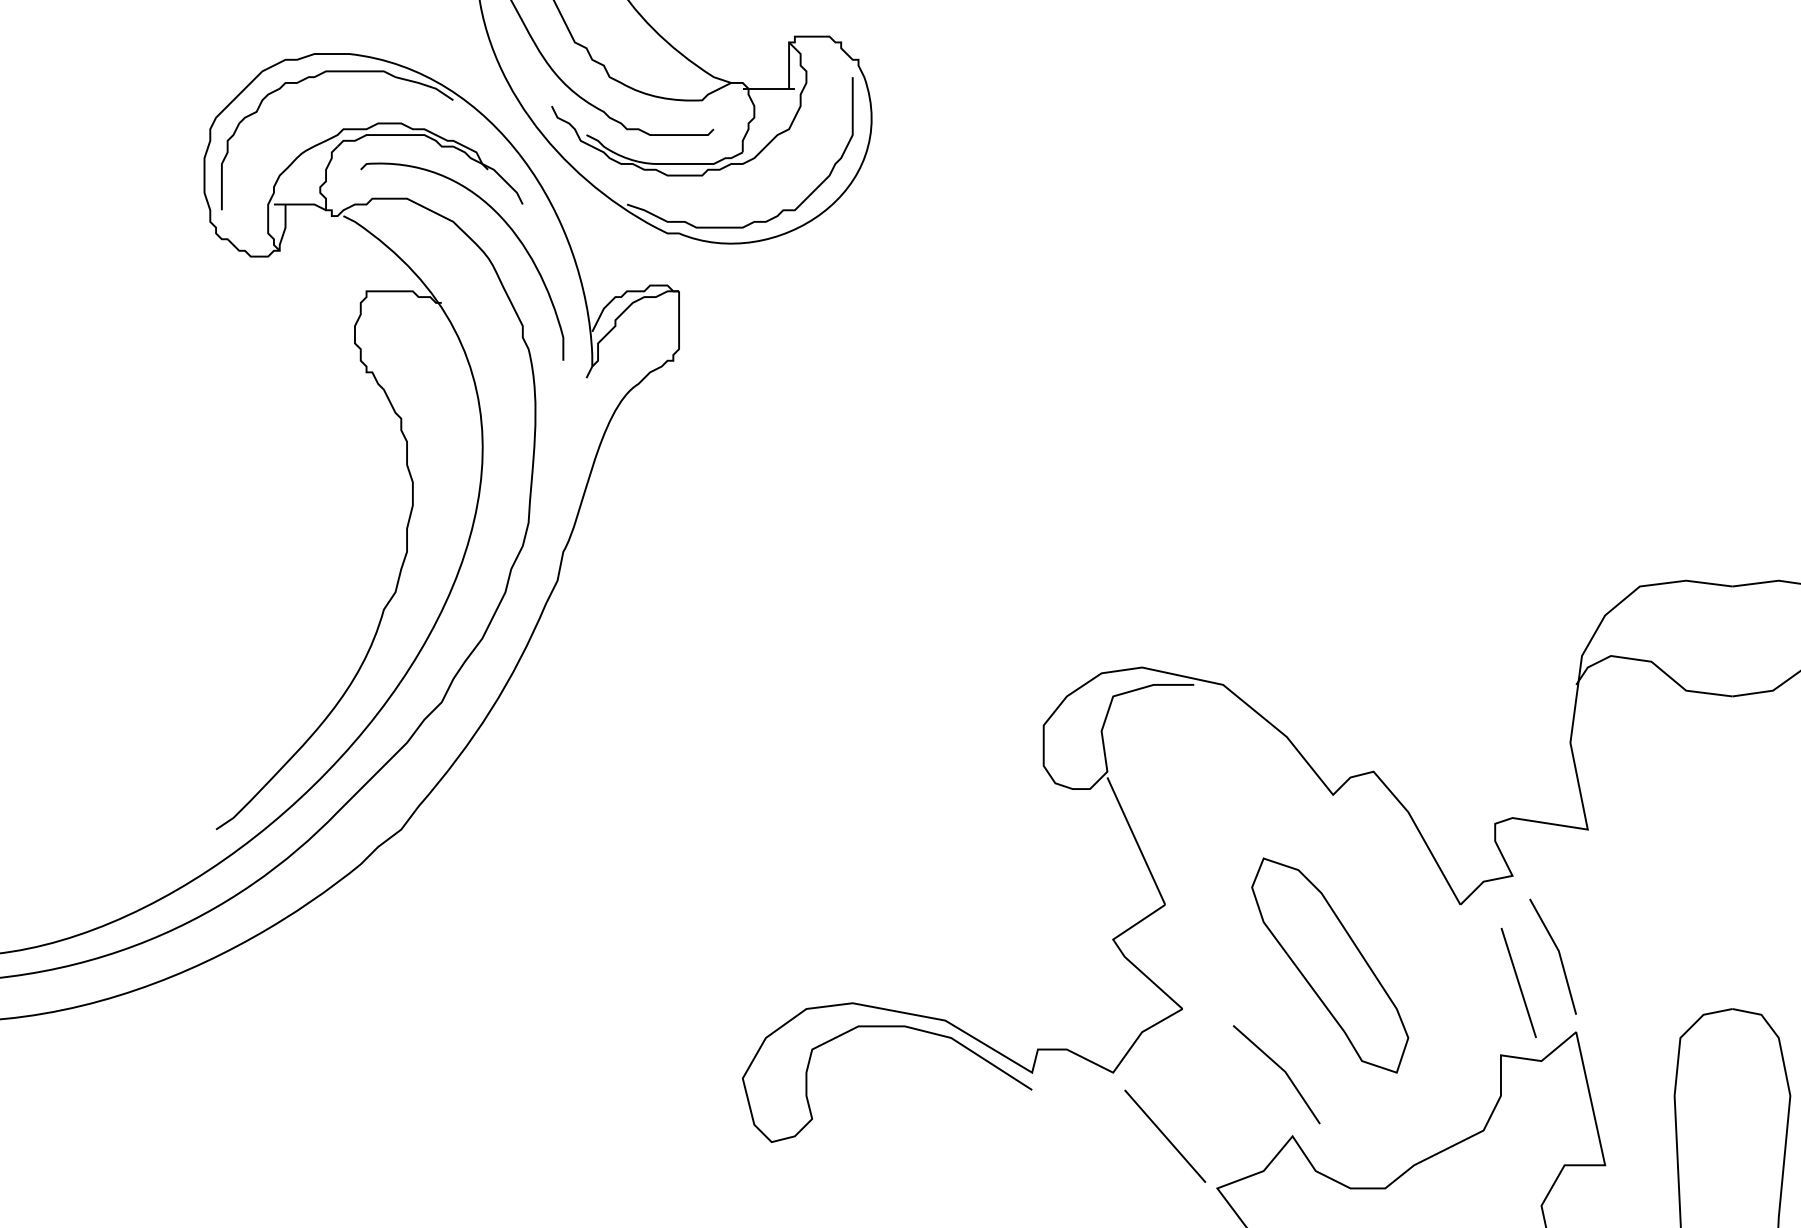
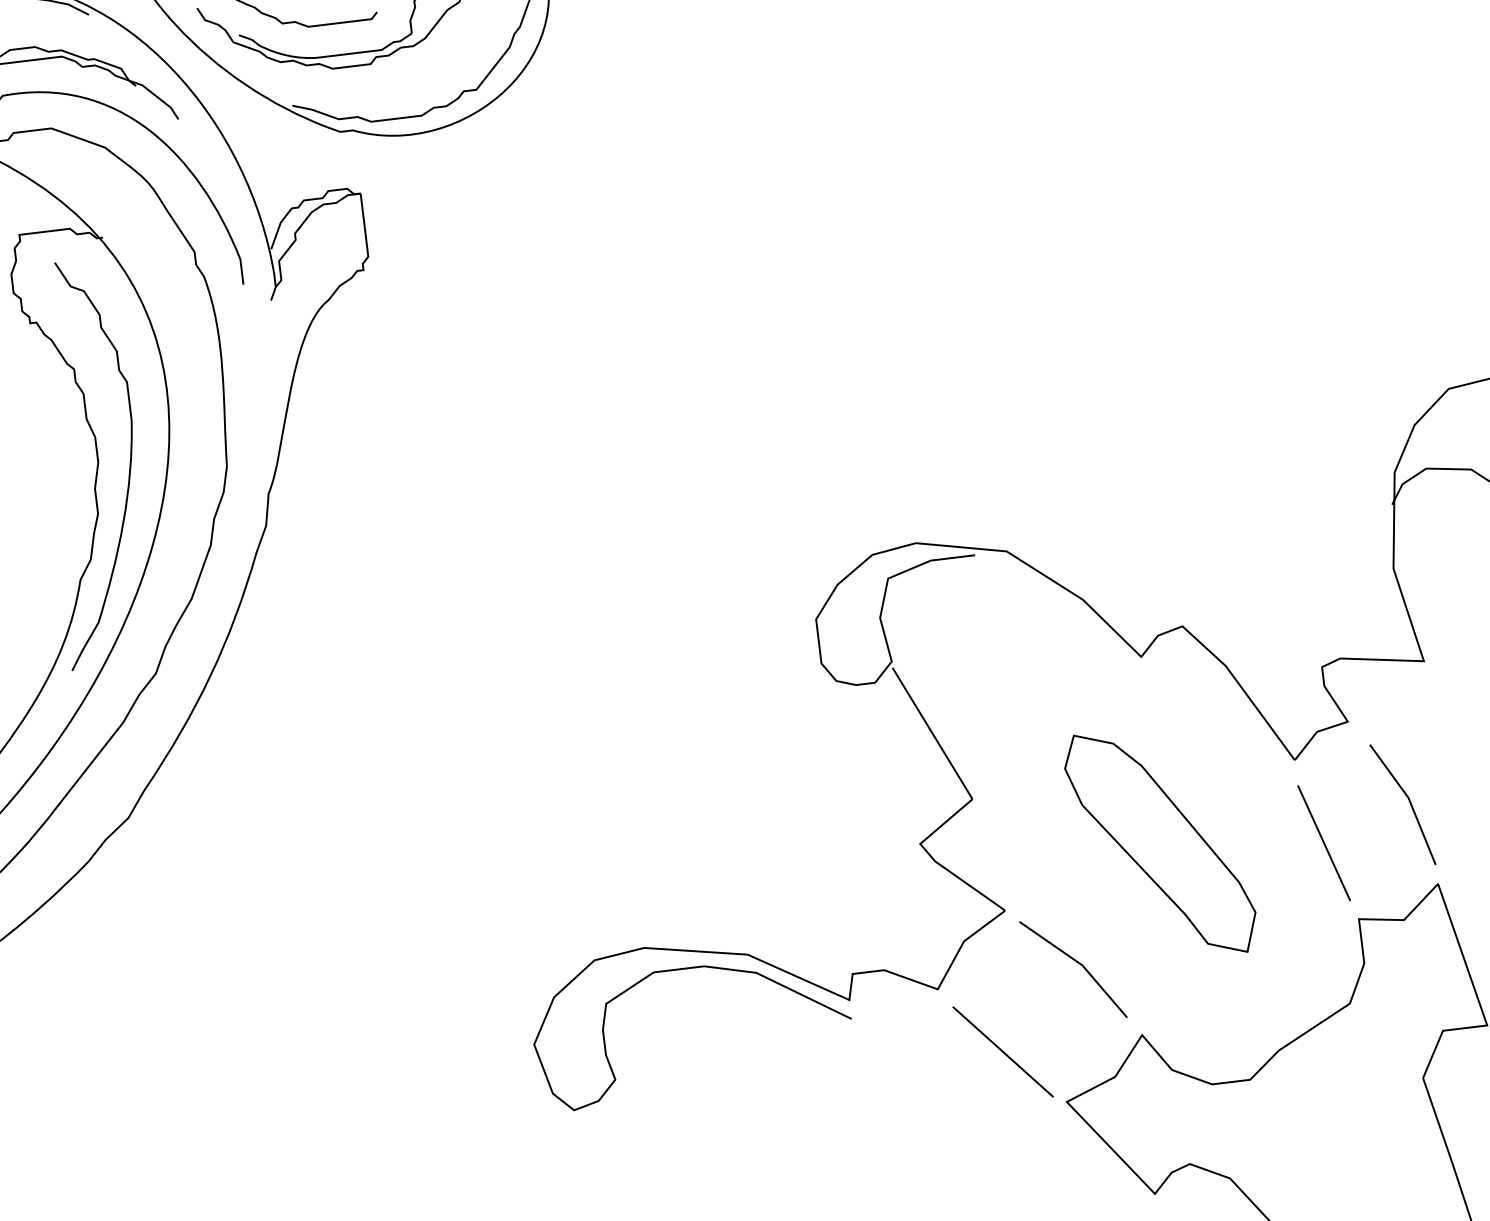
curve: (439, 515) -> (128, 470), added
line: (1518, 982) -> (1323, 842), moved
curve: (1281, 1069) -> (1077, 963), moved

